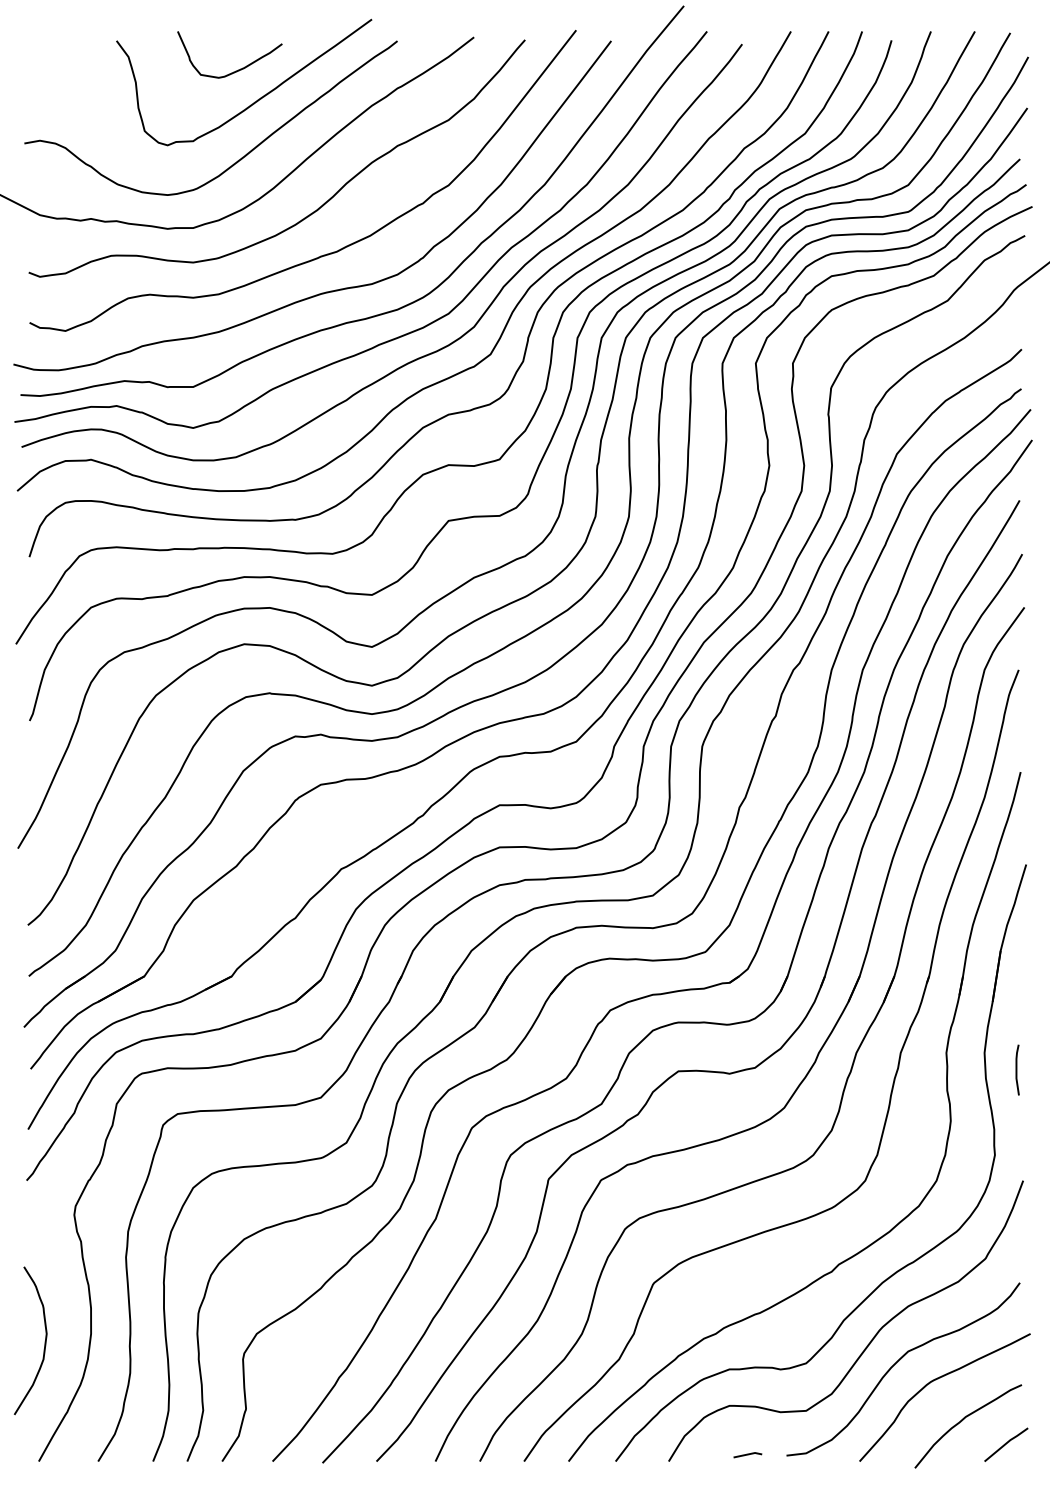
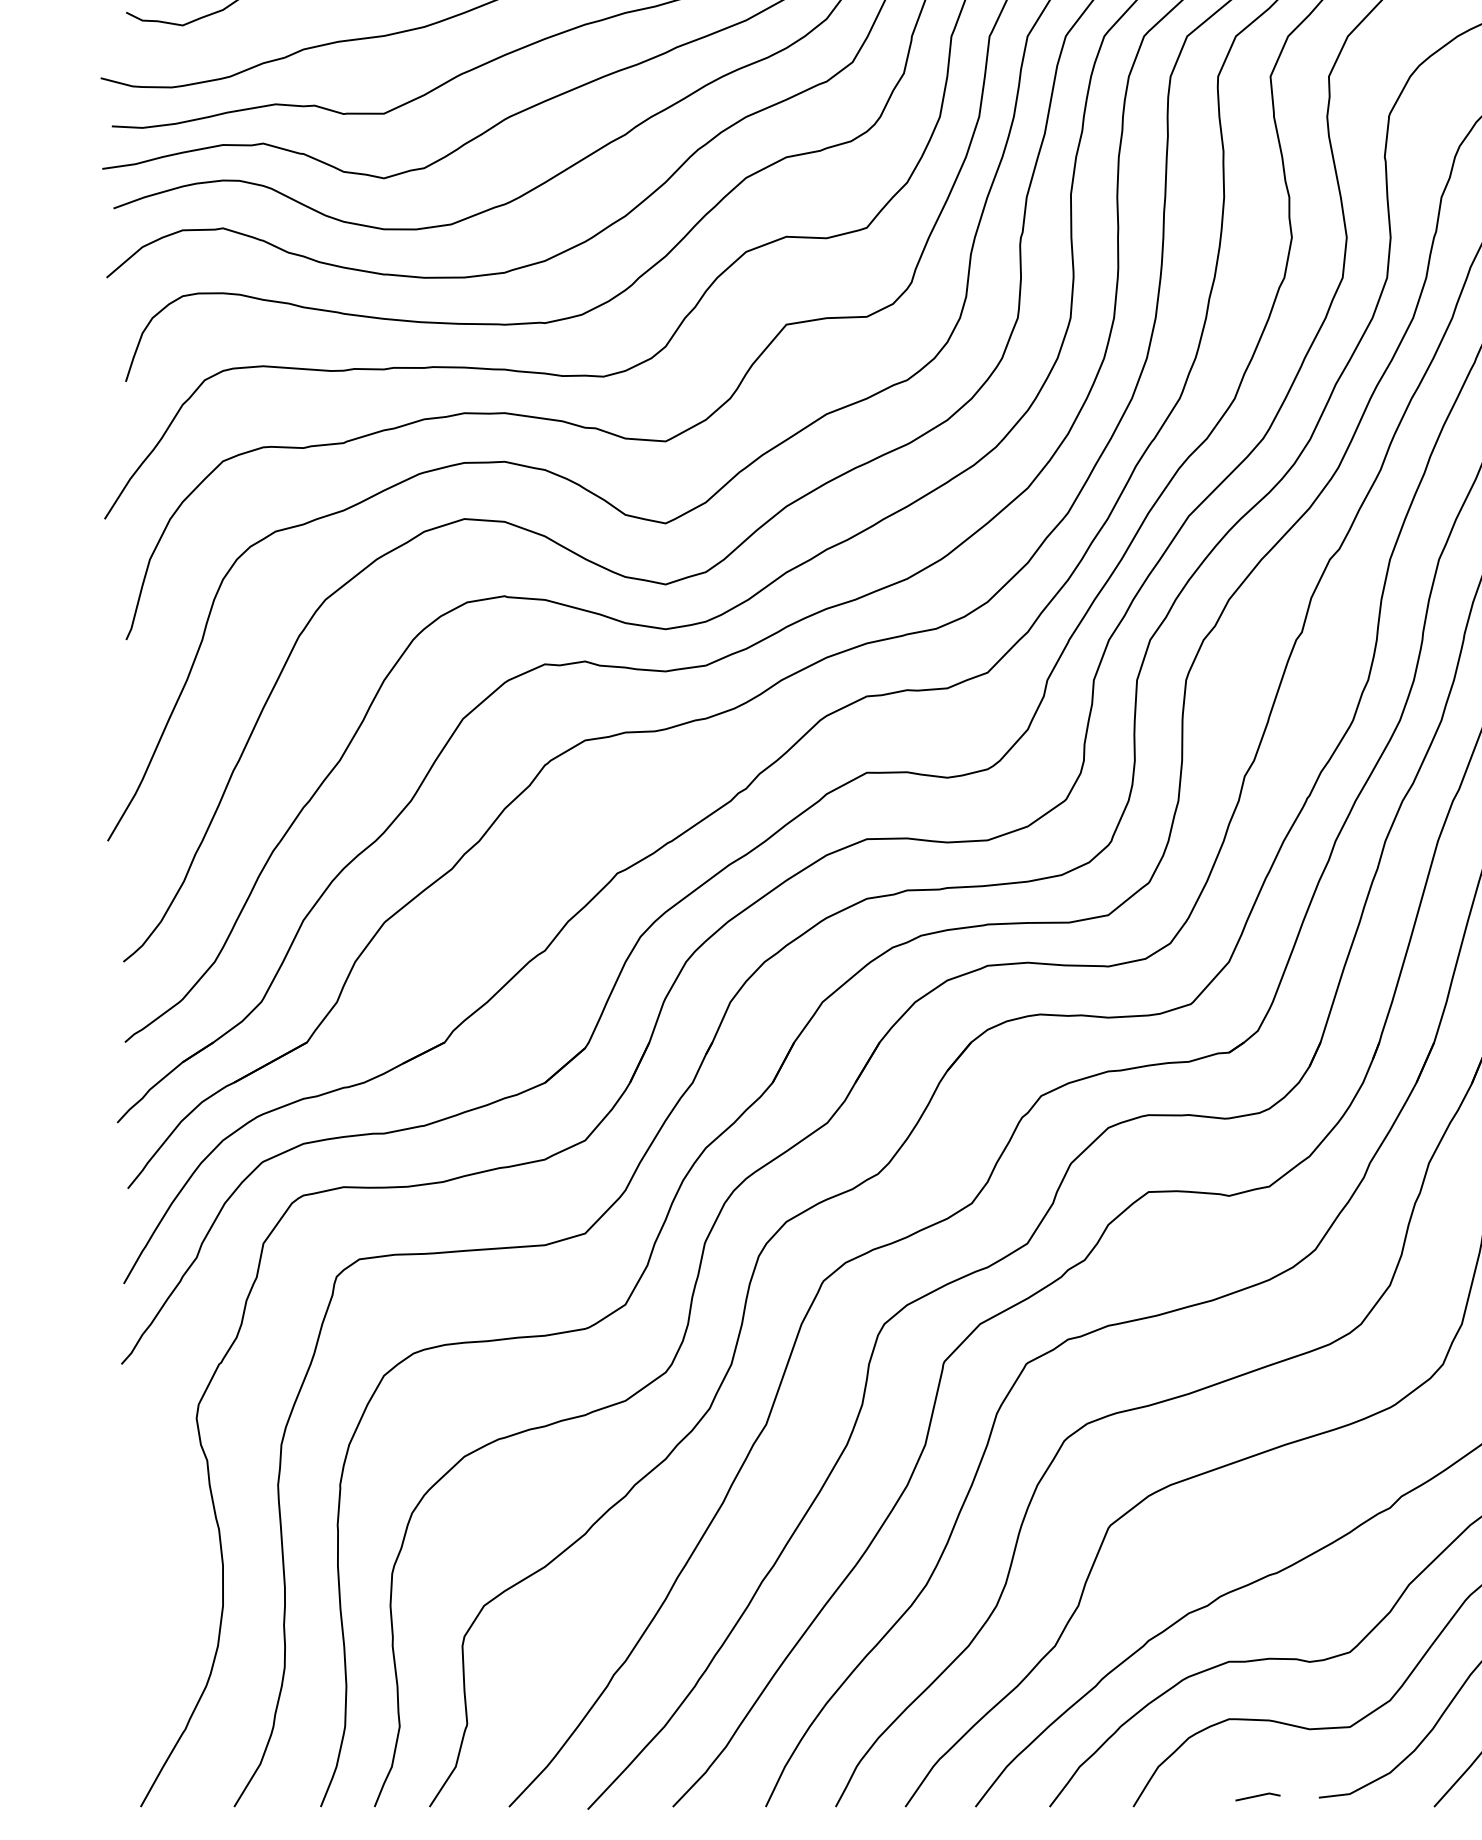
curve: (44, 1341) -> (149, 1617), removed

